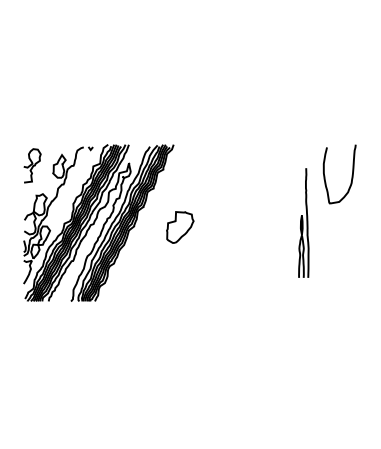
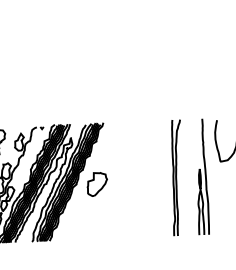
part: (269, 222) -> (176, 177), added
part: (303, 222) -> (201, 176), size x1.43
part: (180, 227) -> (97, 184), moved

